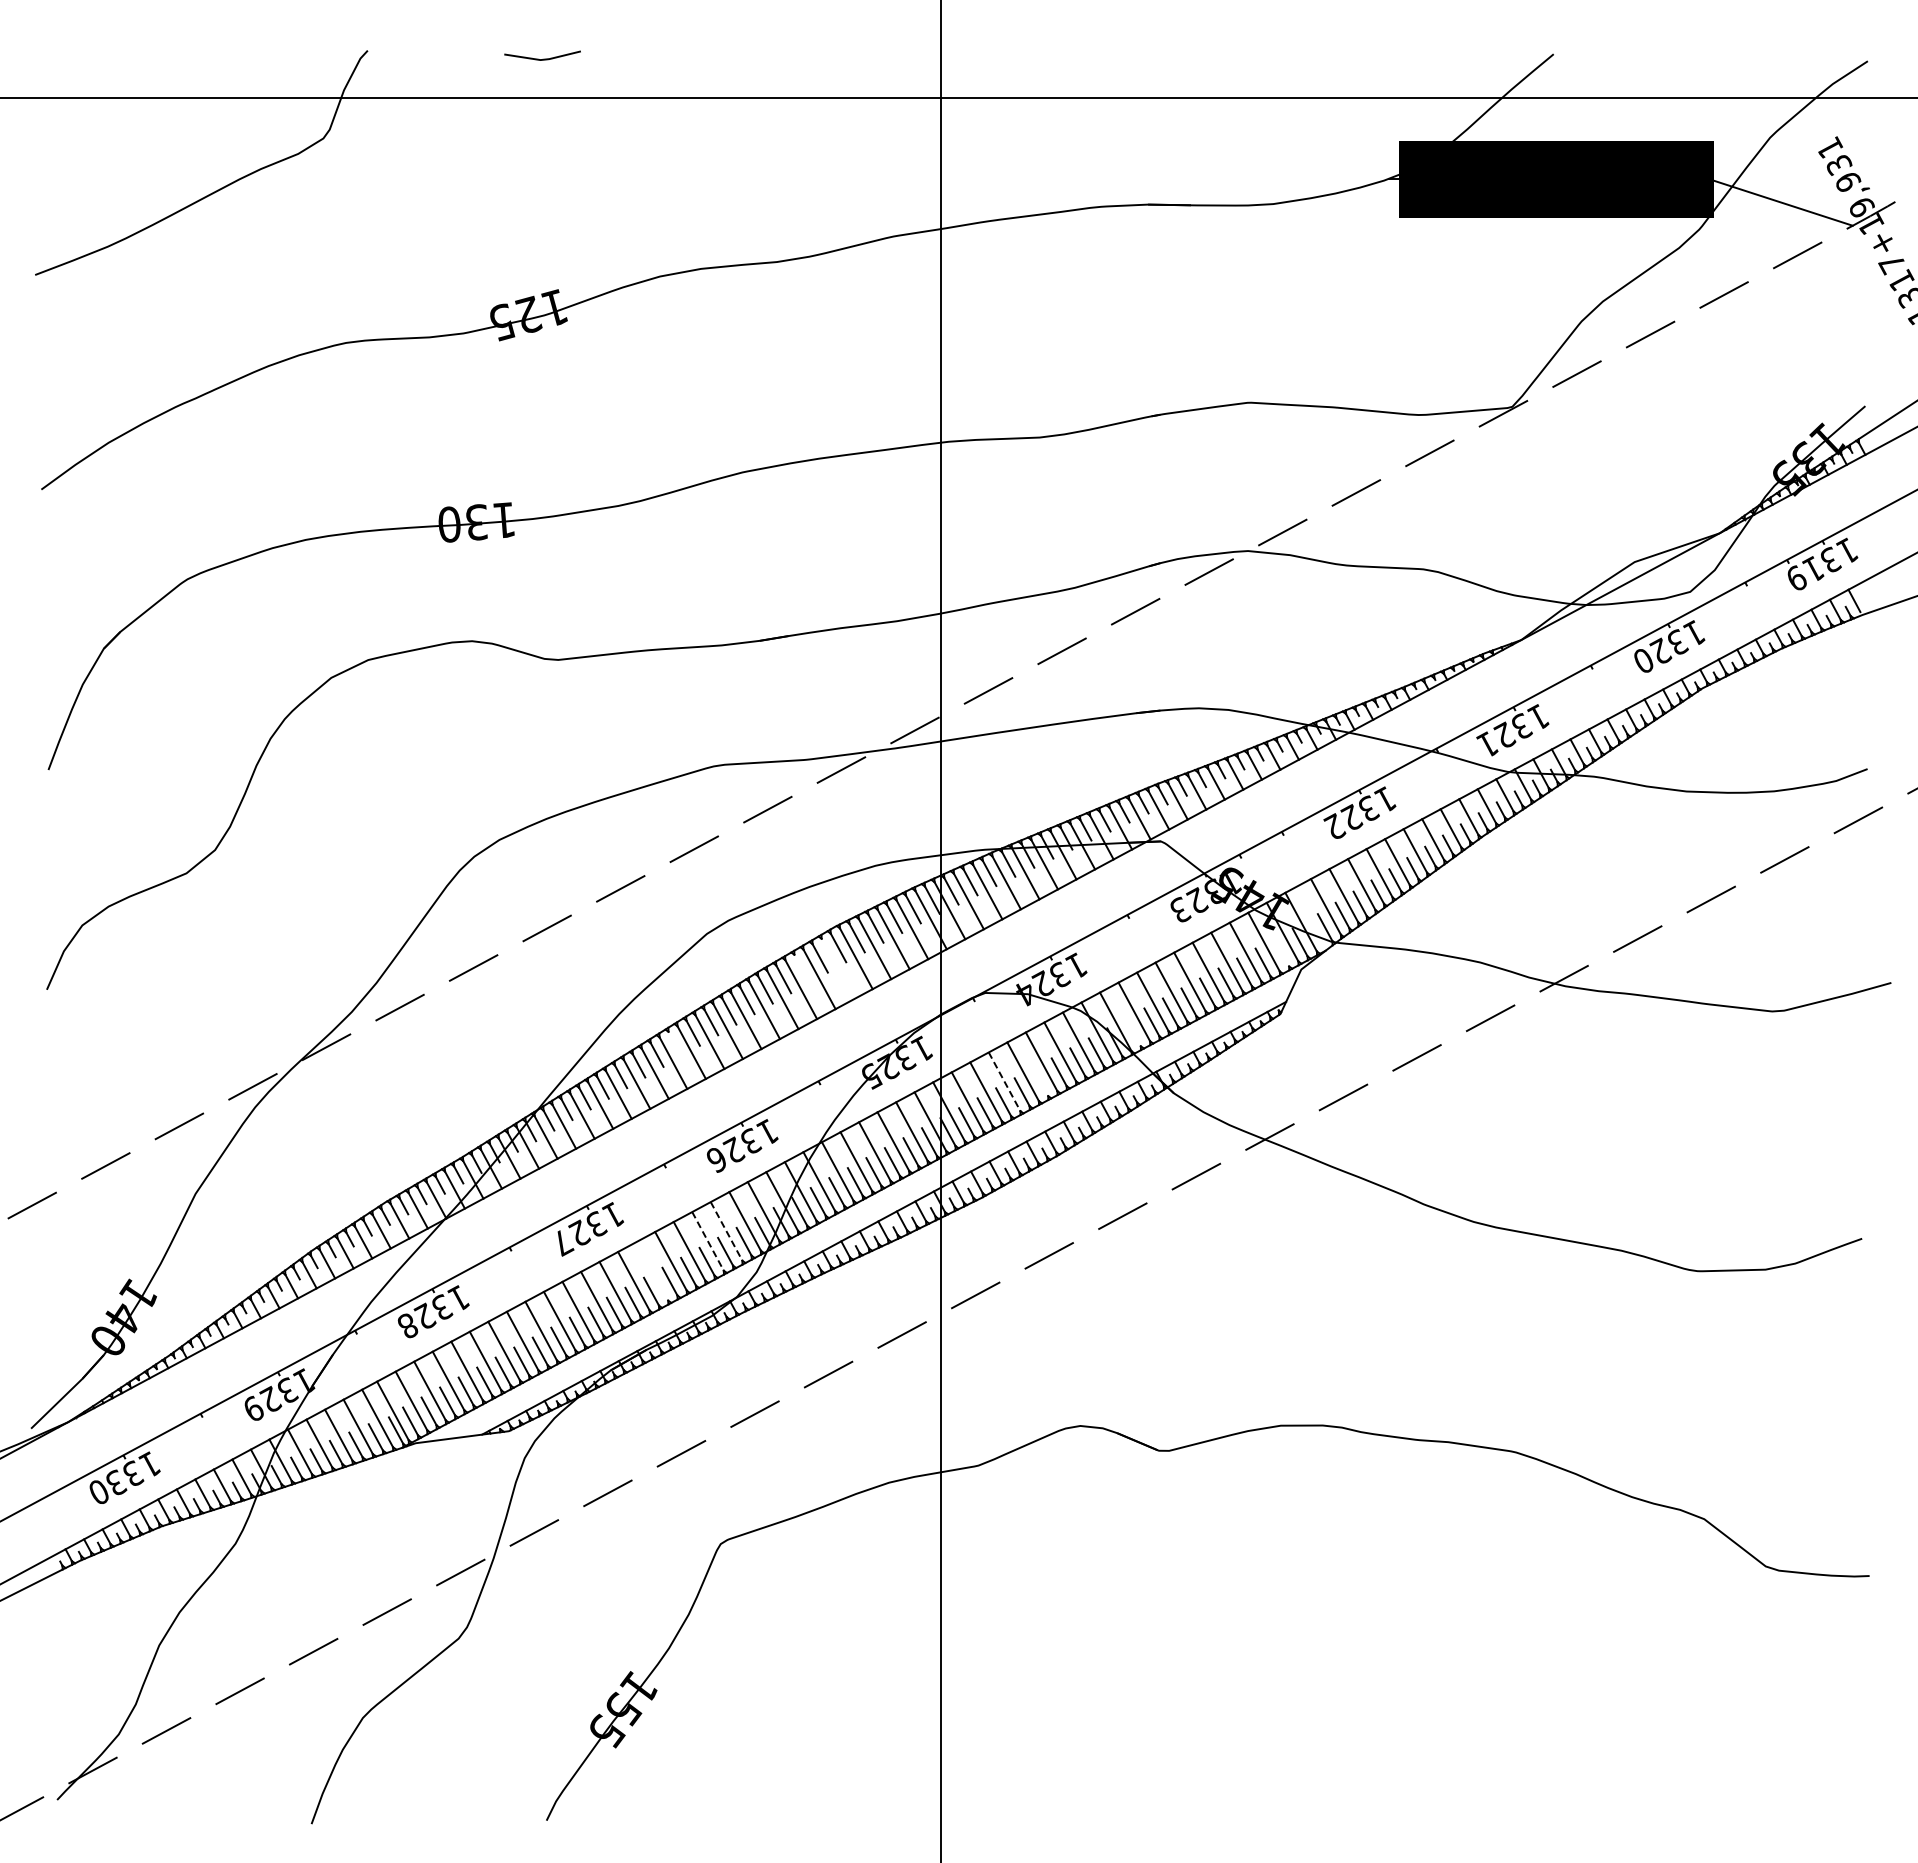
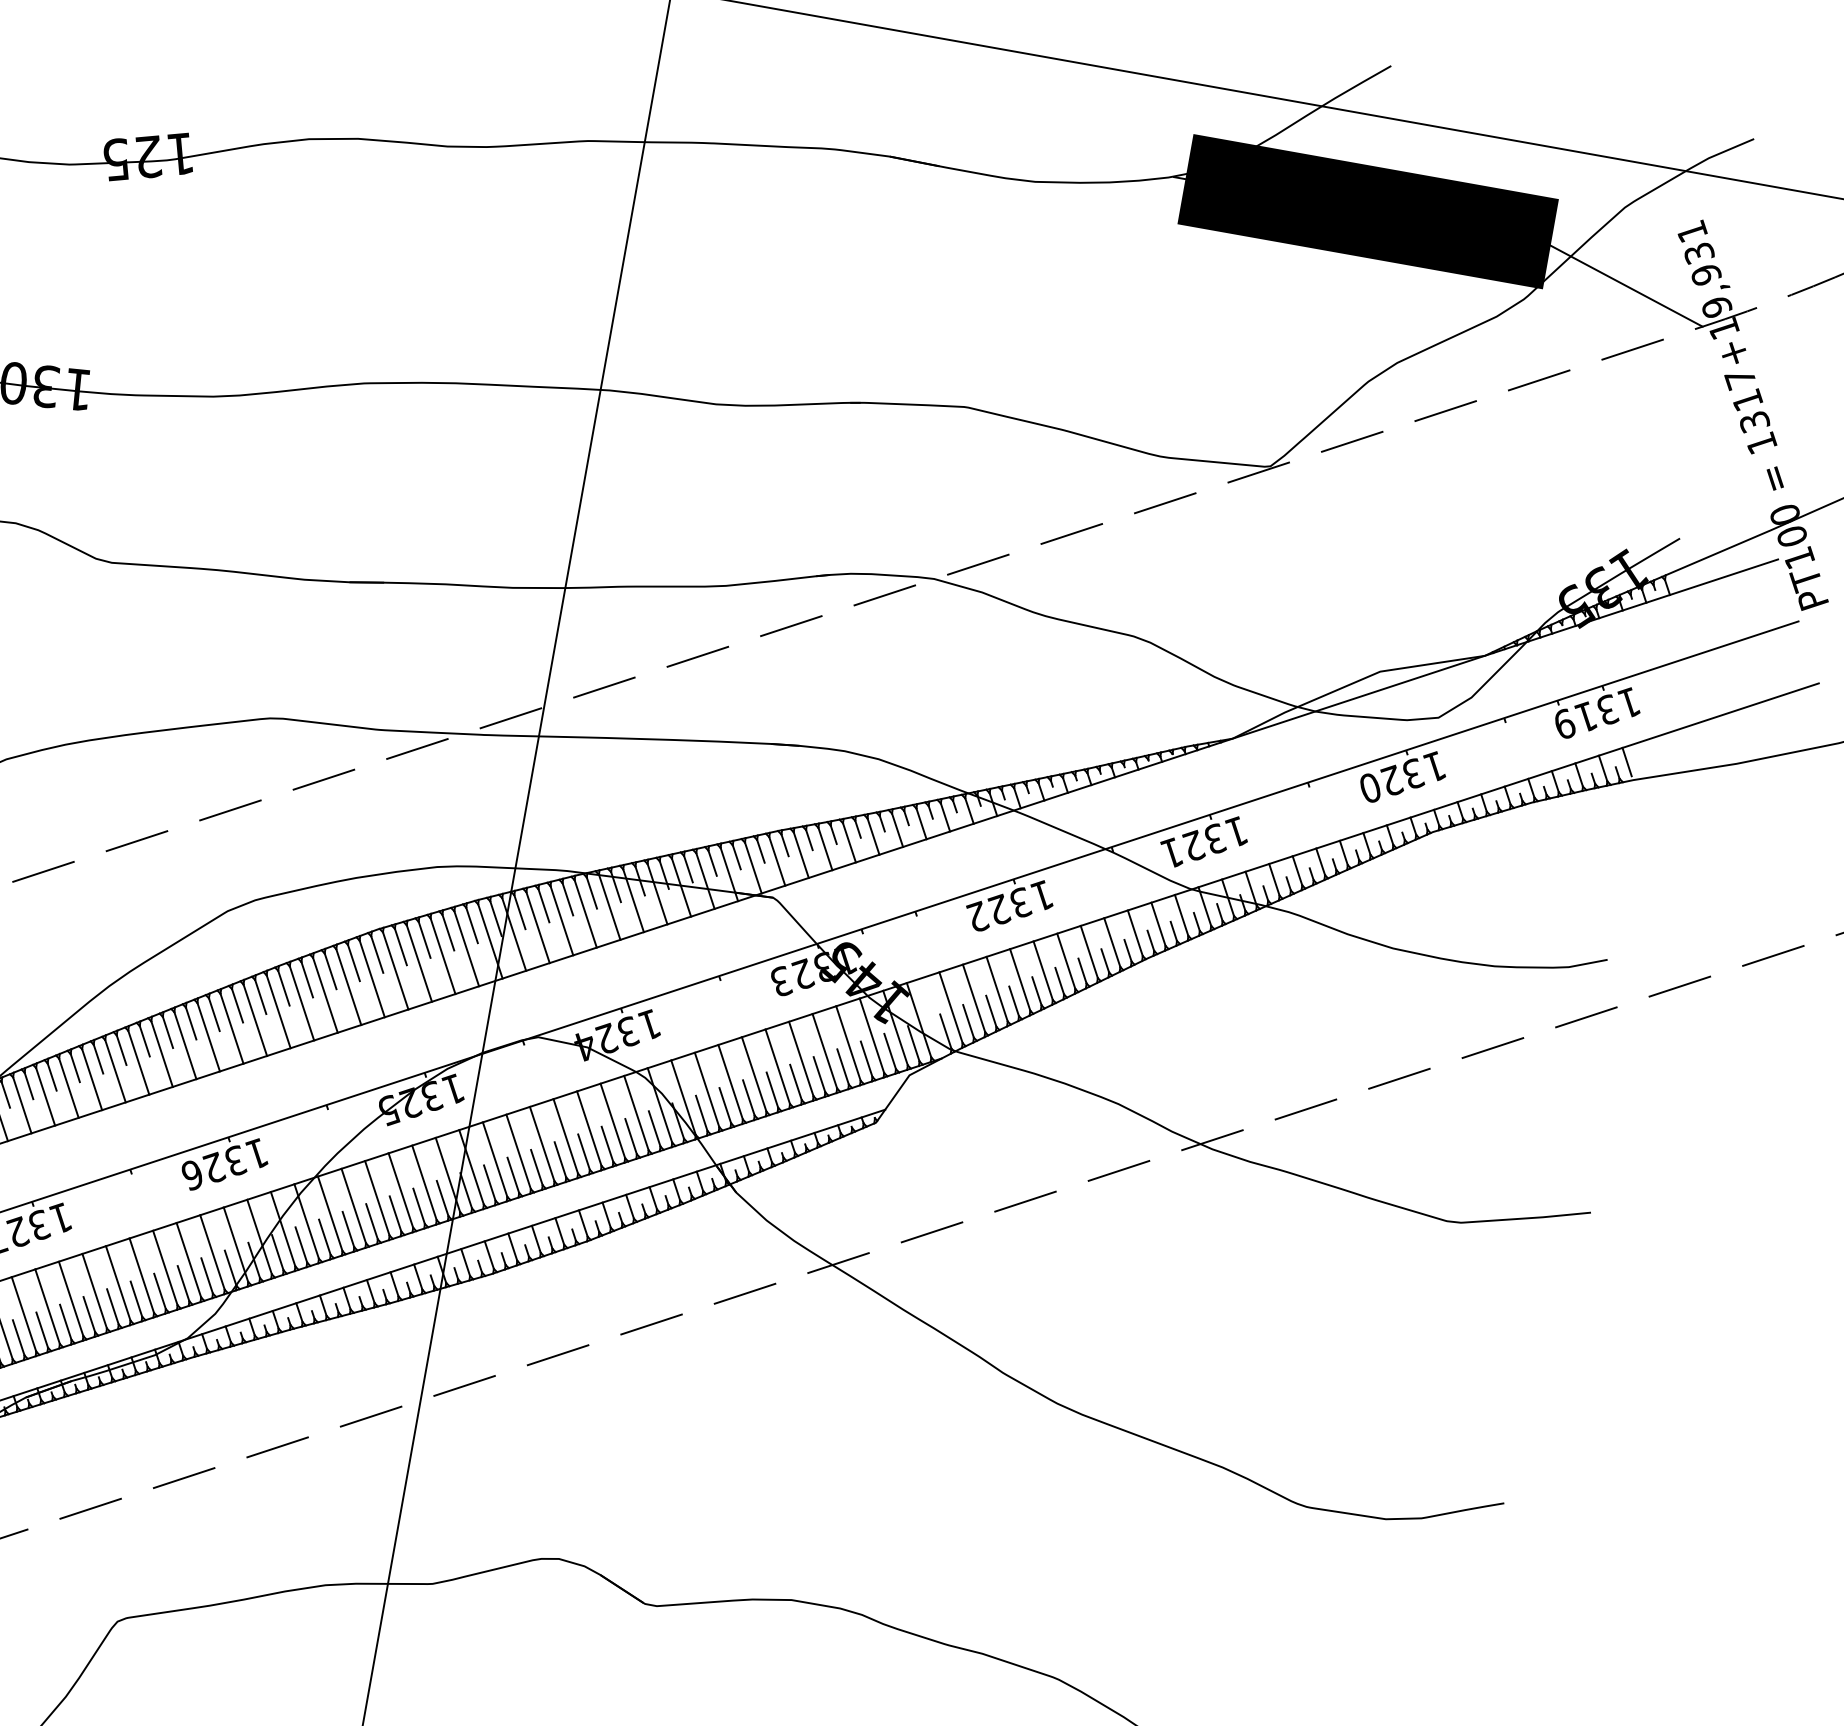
line: (1281, 952) -> (890, 1051), added
line: (801, 968) -> (330, 970), added
line: (837, 968) -> (371, 978), added
line: (1132, 1032) -> (700, 1113), added
line: (674, 1043) -> (167, 1031), added
line: (1004, 1082) -> (541, 1144), dashed -> solid
line: (1040, 1082) -> (583, 1152), added
line: (726, 1231) -> (188, 1260), dashed -> solid
line: (708, 1241) -> (165, 1268), dashed -> solid
line: (652, 1270) -> (94, 1290), added

